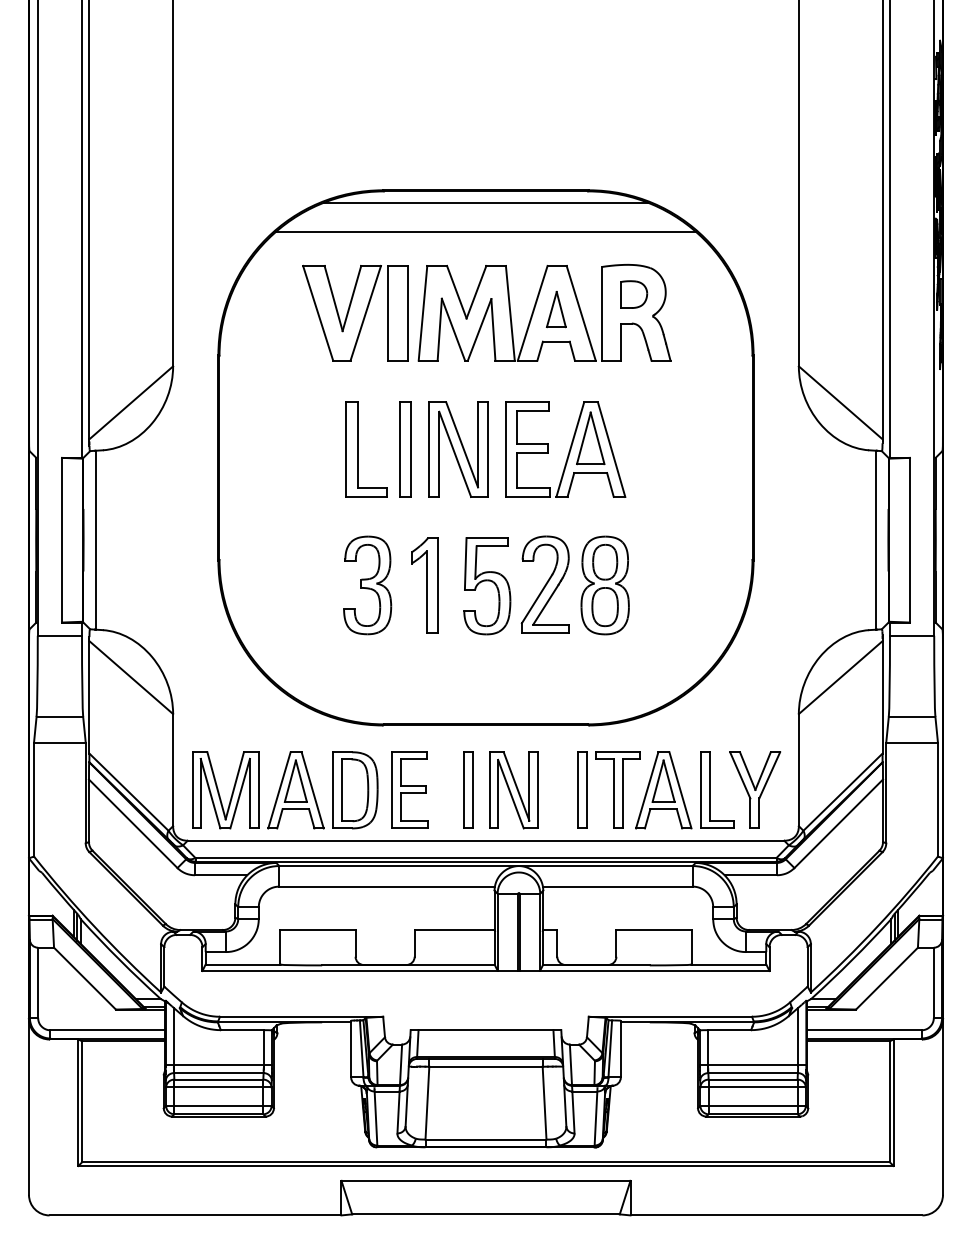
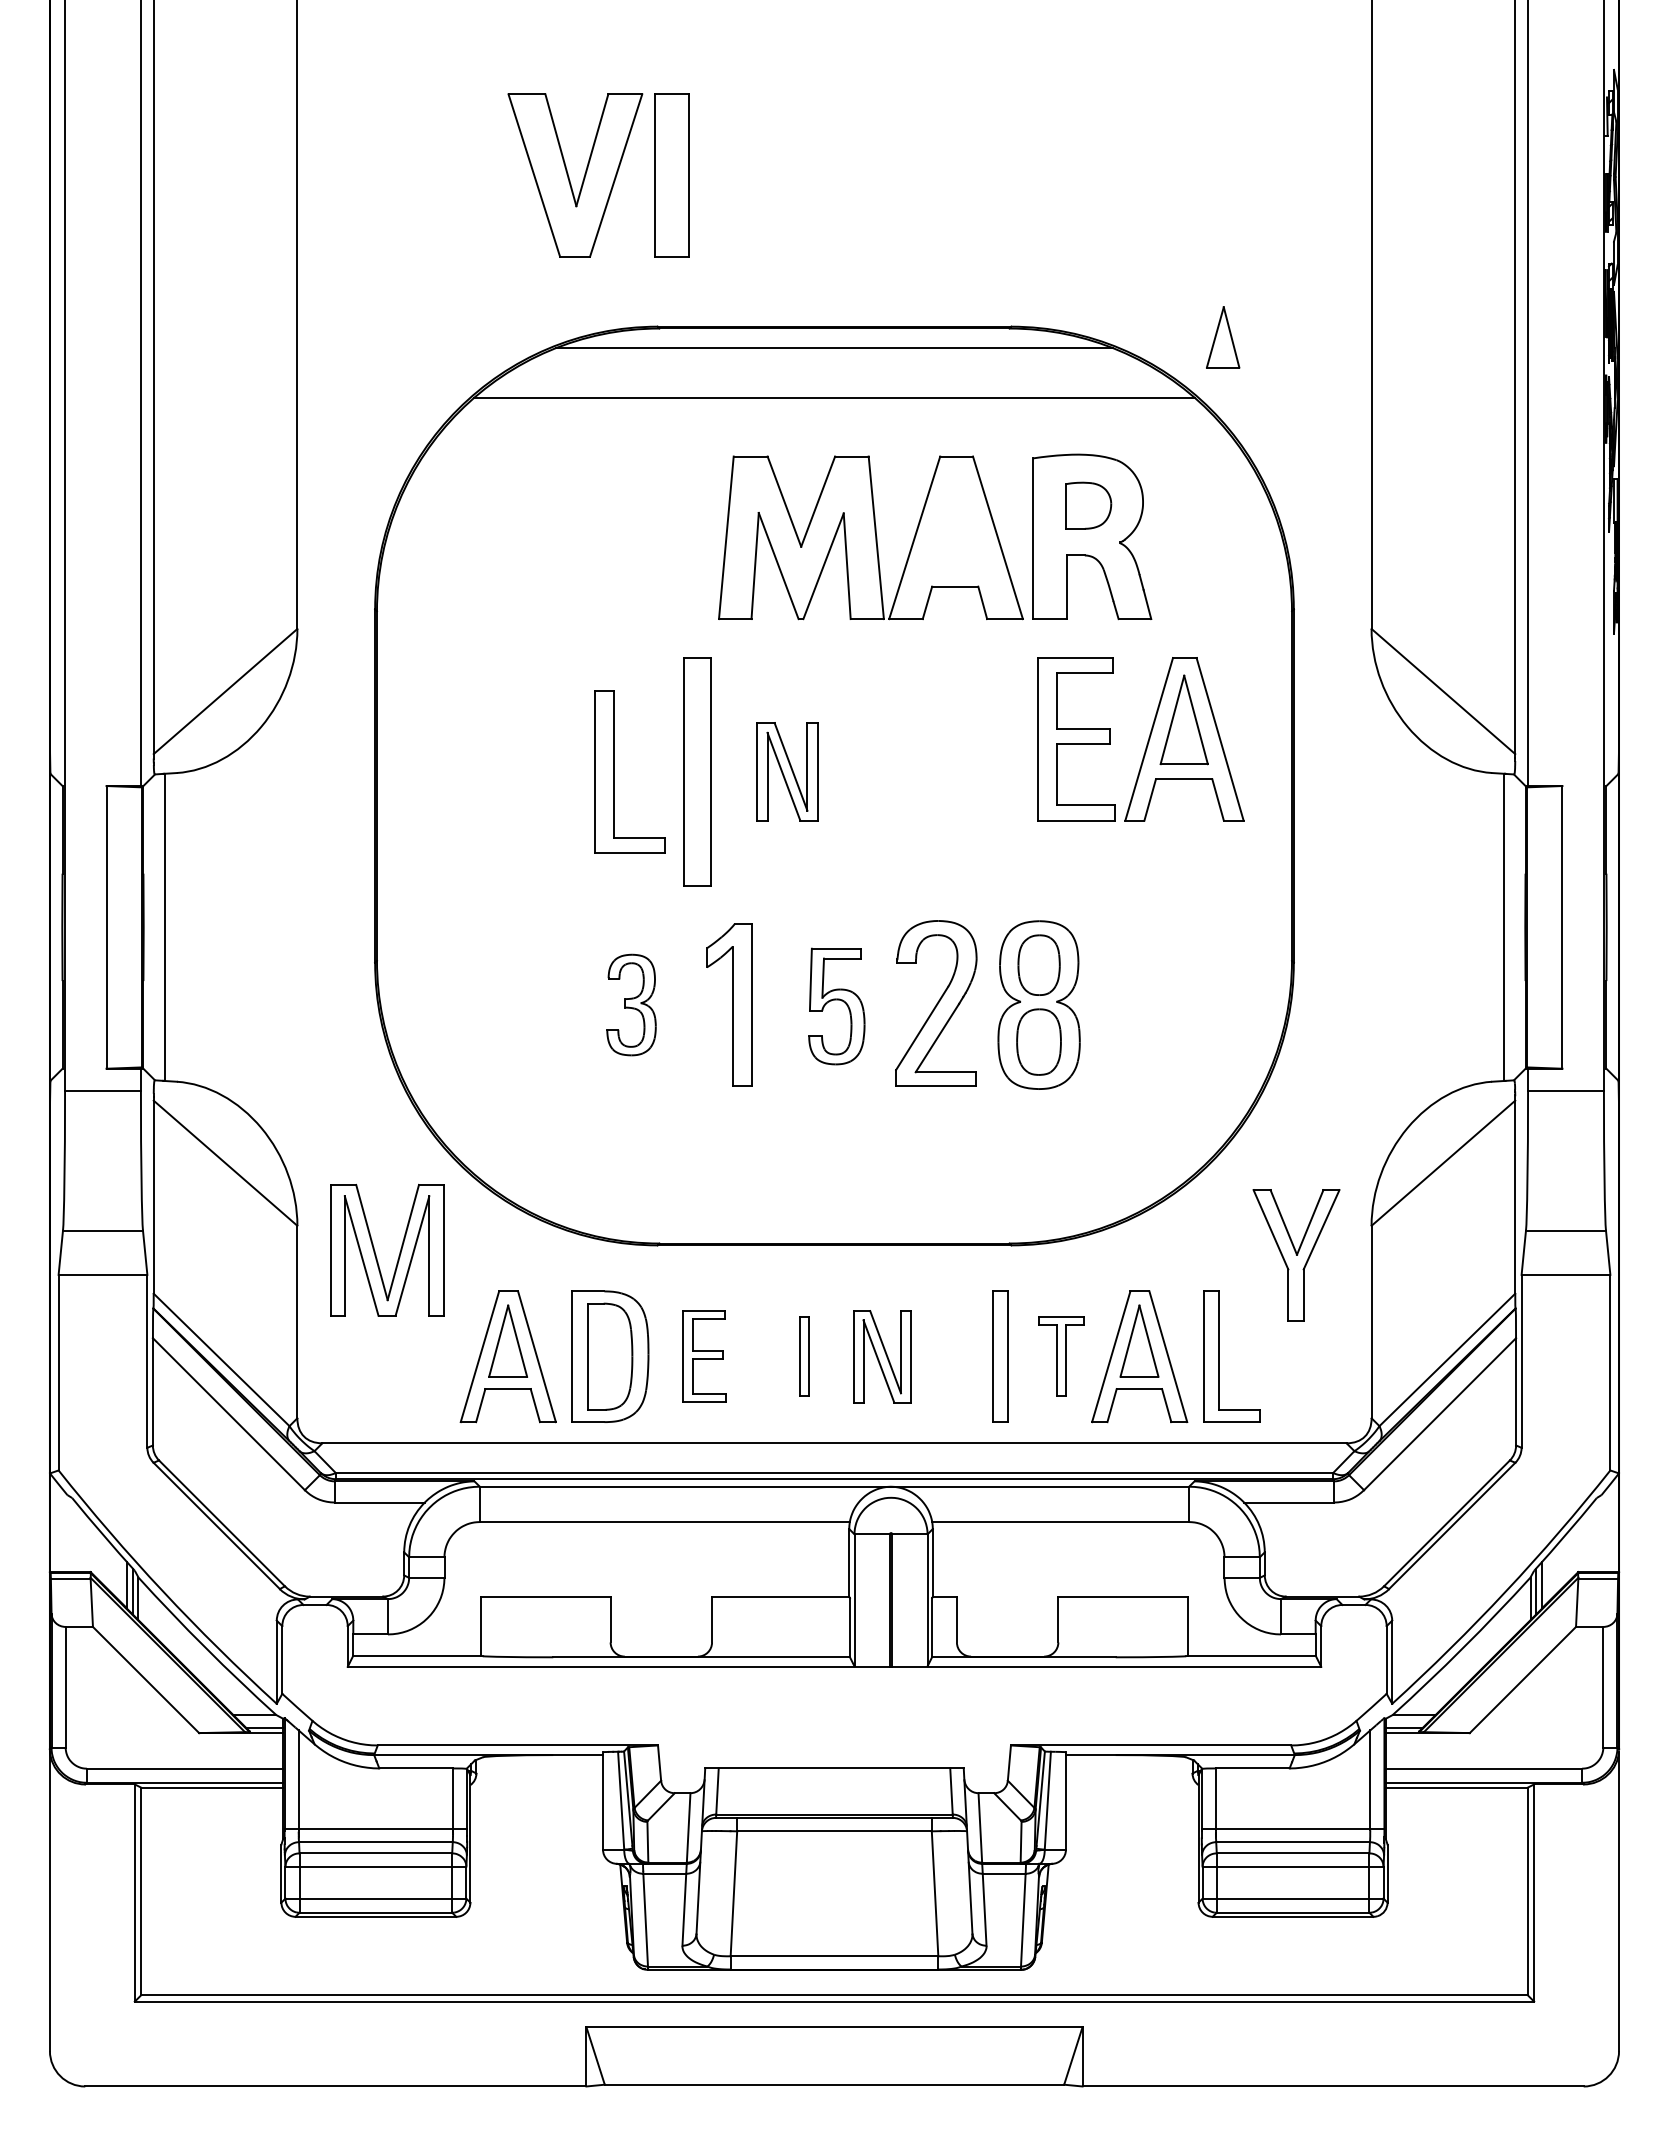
part: (556, 309) -> (1223, 337), moved
part: (355, 313) -> (598, 175), moved
part: (405, 449) -> (696, 771), size x1.4
part: (458, 449) -> (787, 771), size x0.6
part: (565, 449) -> (1140, 739), moved
part: (367, 585) -> (631, 1005), size x0.6
part: (487, 586) -> (837, 1006), size x0.7
part: (409, 789) -> (703, 1355), size x0.7
part: (468, 789) -> (804, 1355), size x0.6
part: (617, 789) -> (1060, 1355), size x0.6
part: (755, 789) -> (1297, 1254), moved
part: (513, 790) -> (881, 1357), size x0.7
part: (219, 792) -> (376, 1254), moved

